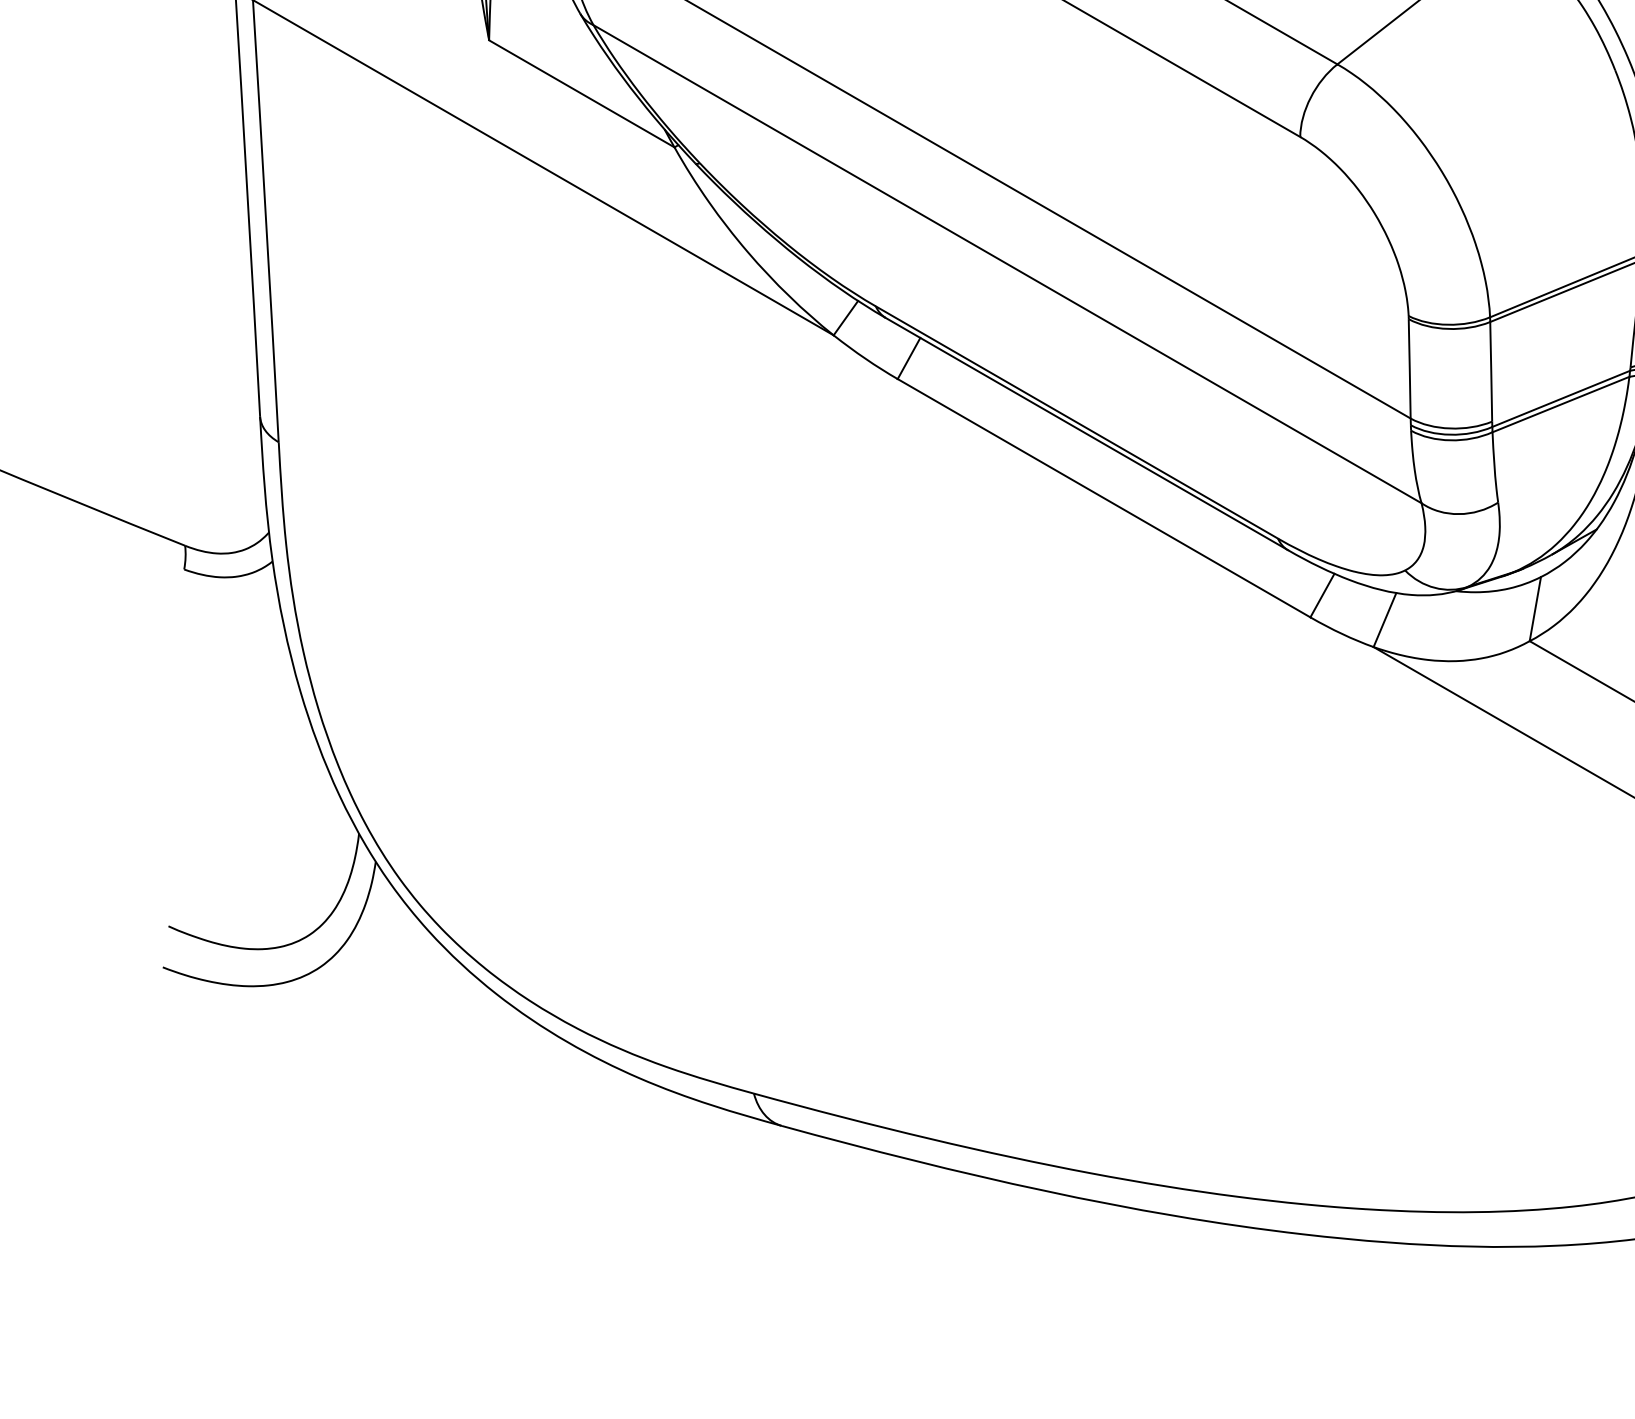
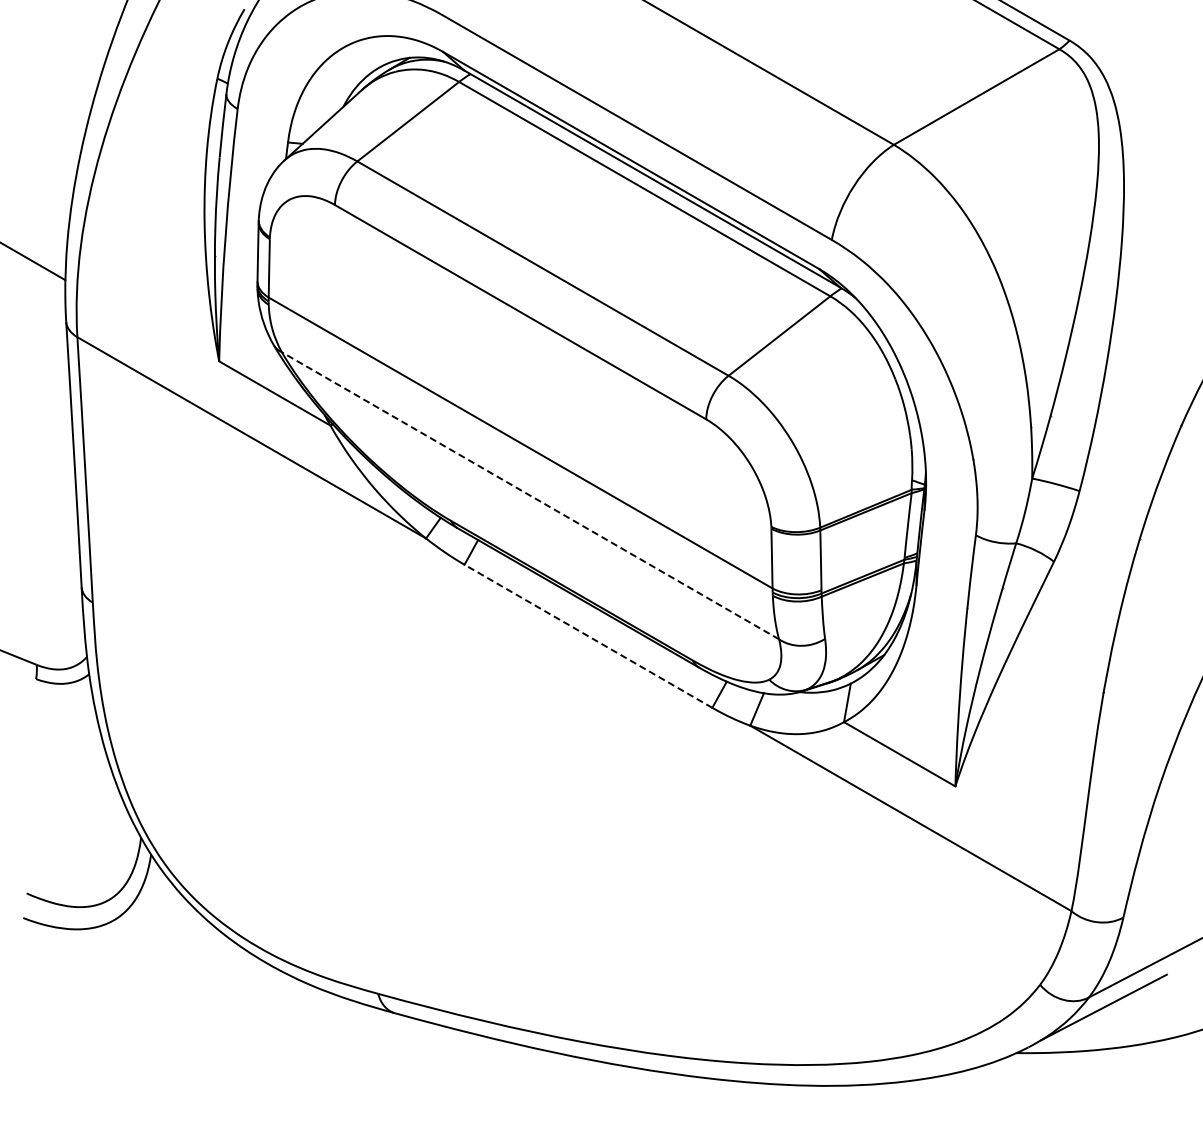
line: (1007, 263) -> (530, 495), solid -> dashed
line: (1104, 498) -> (588, 636), solid -> dashed

